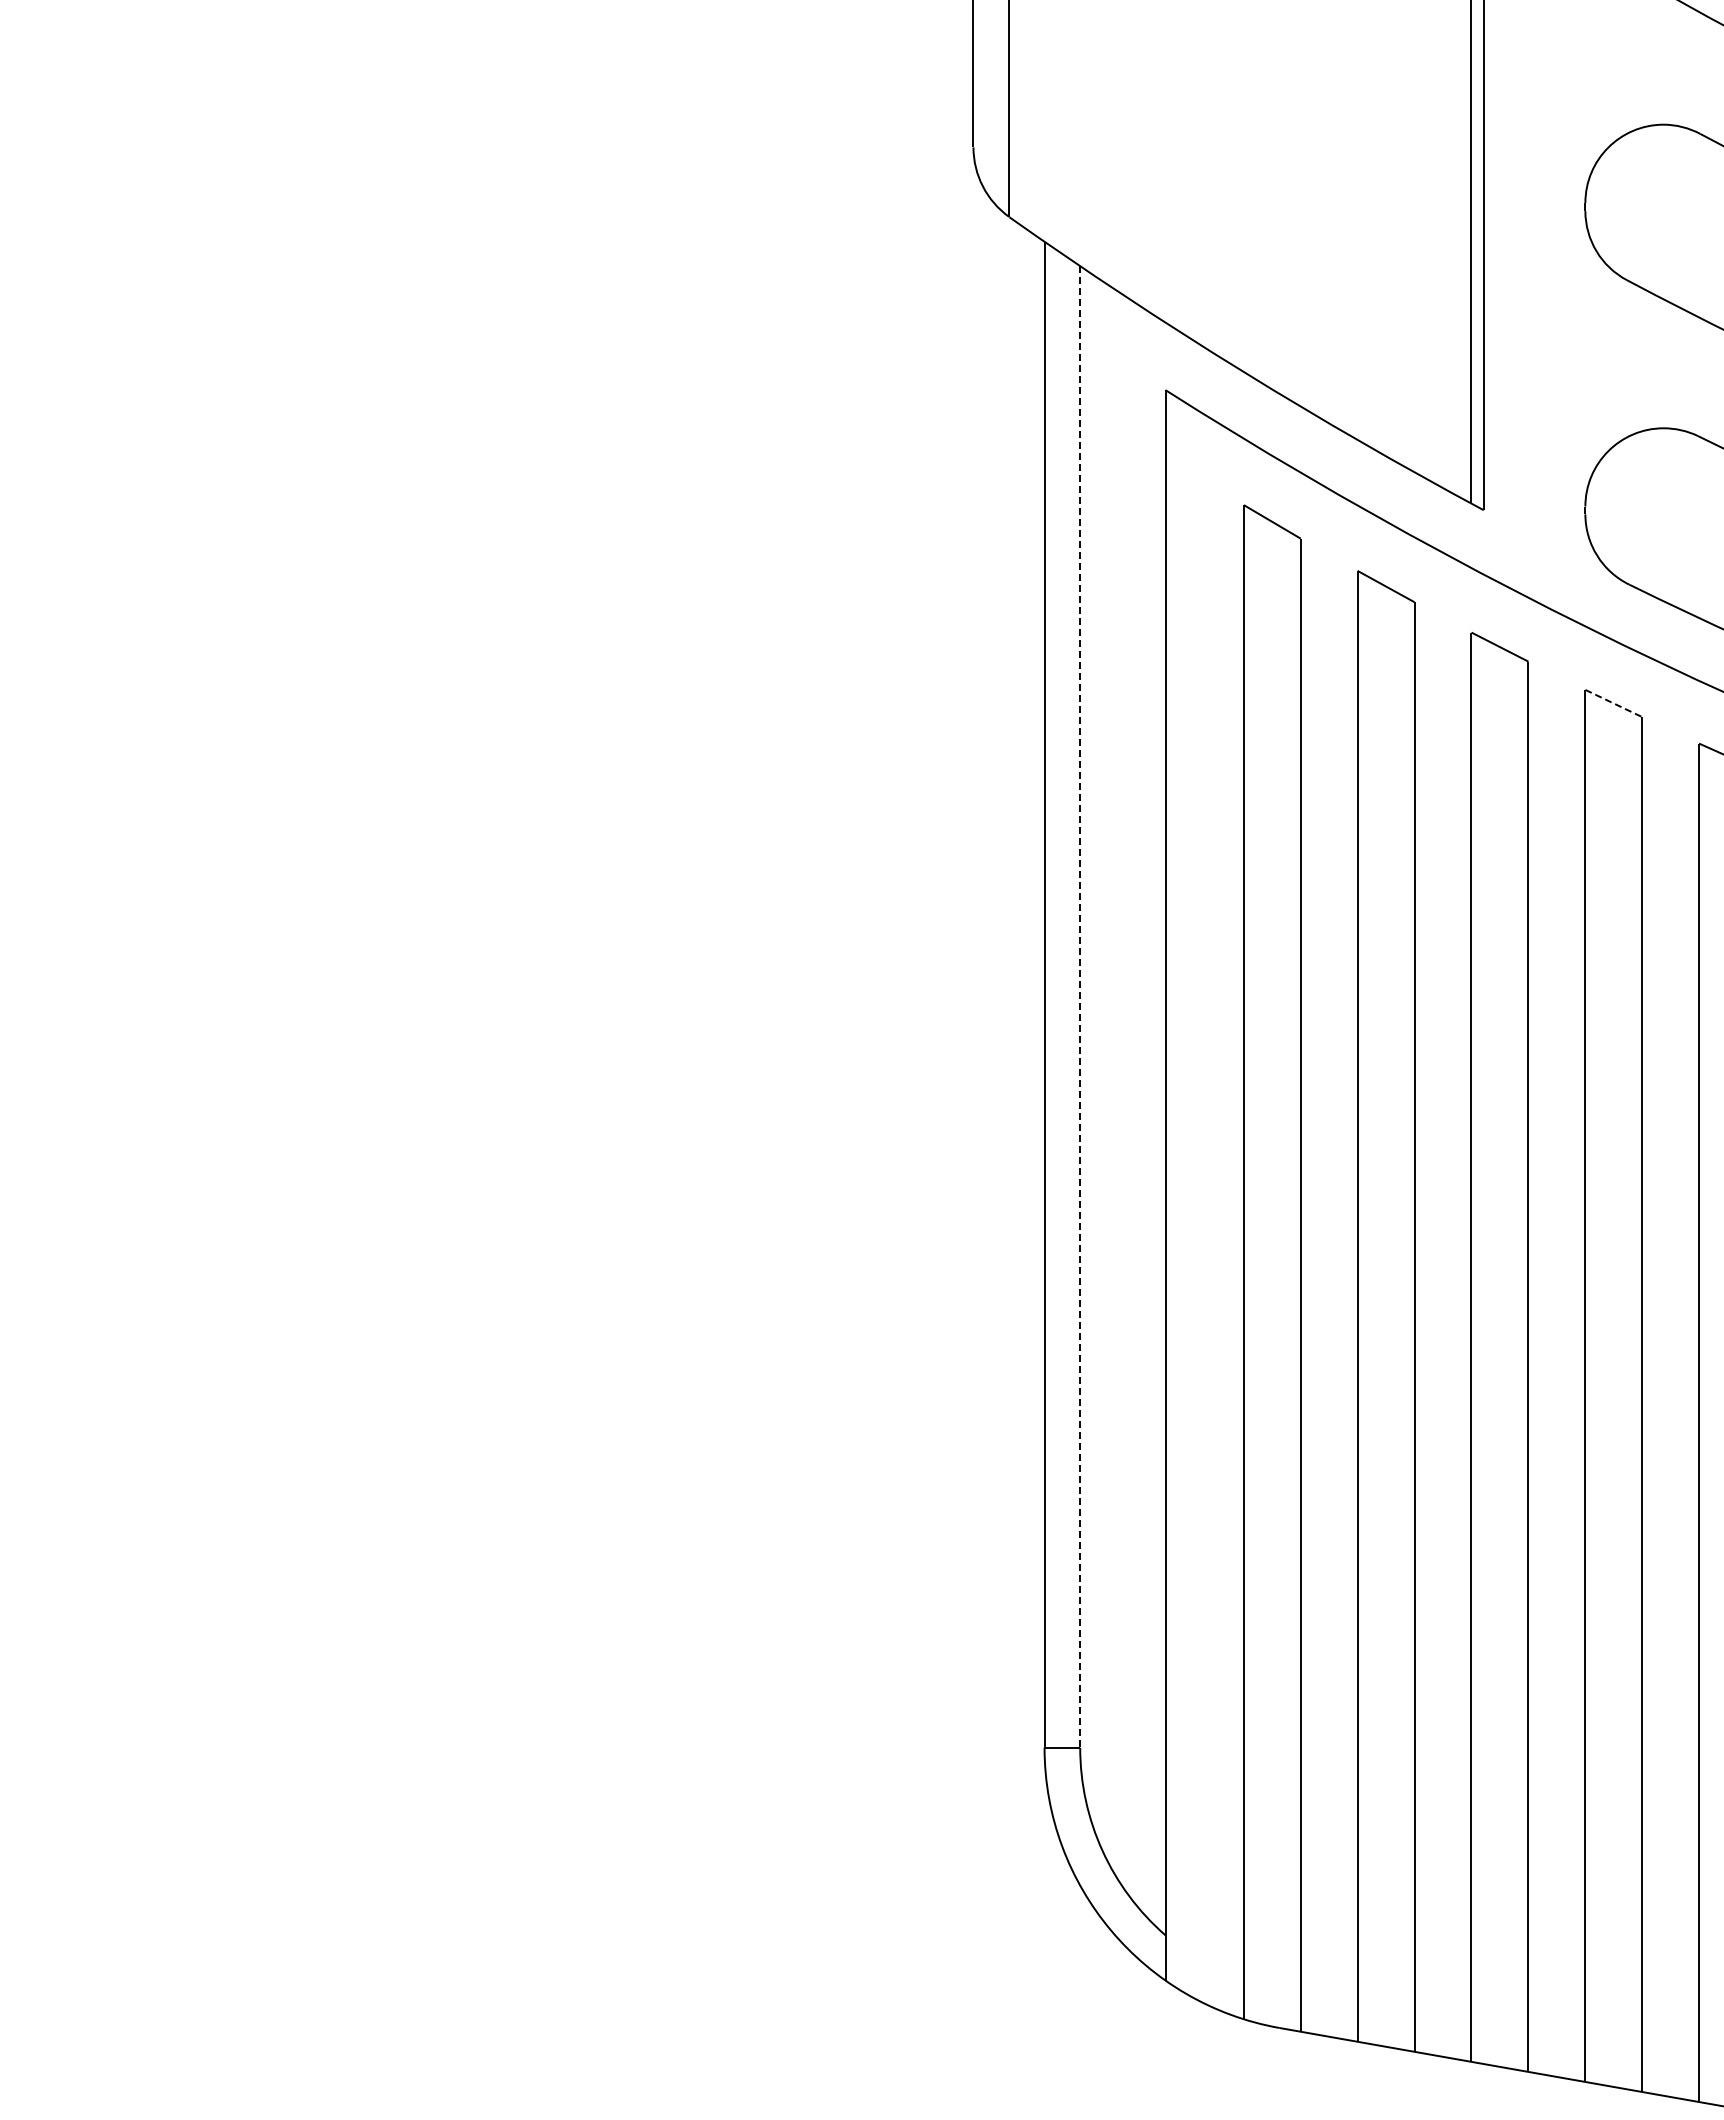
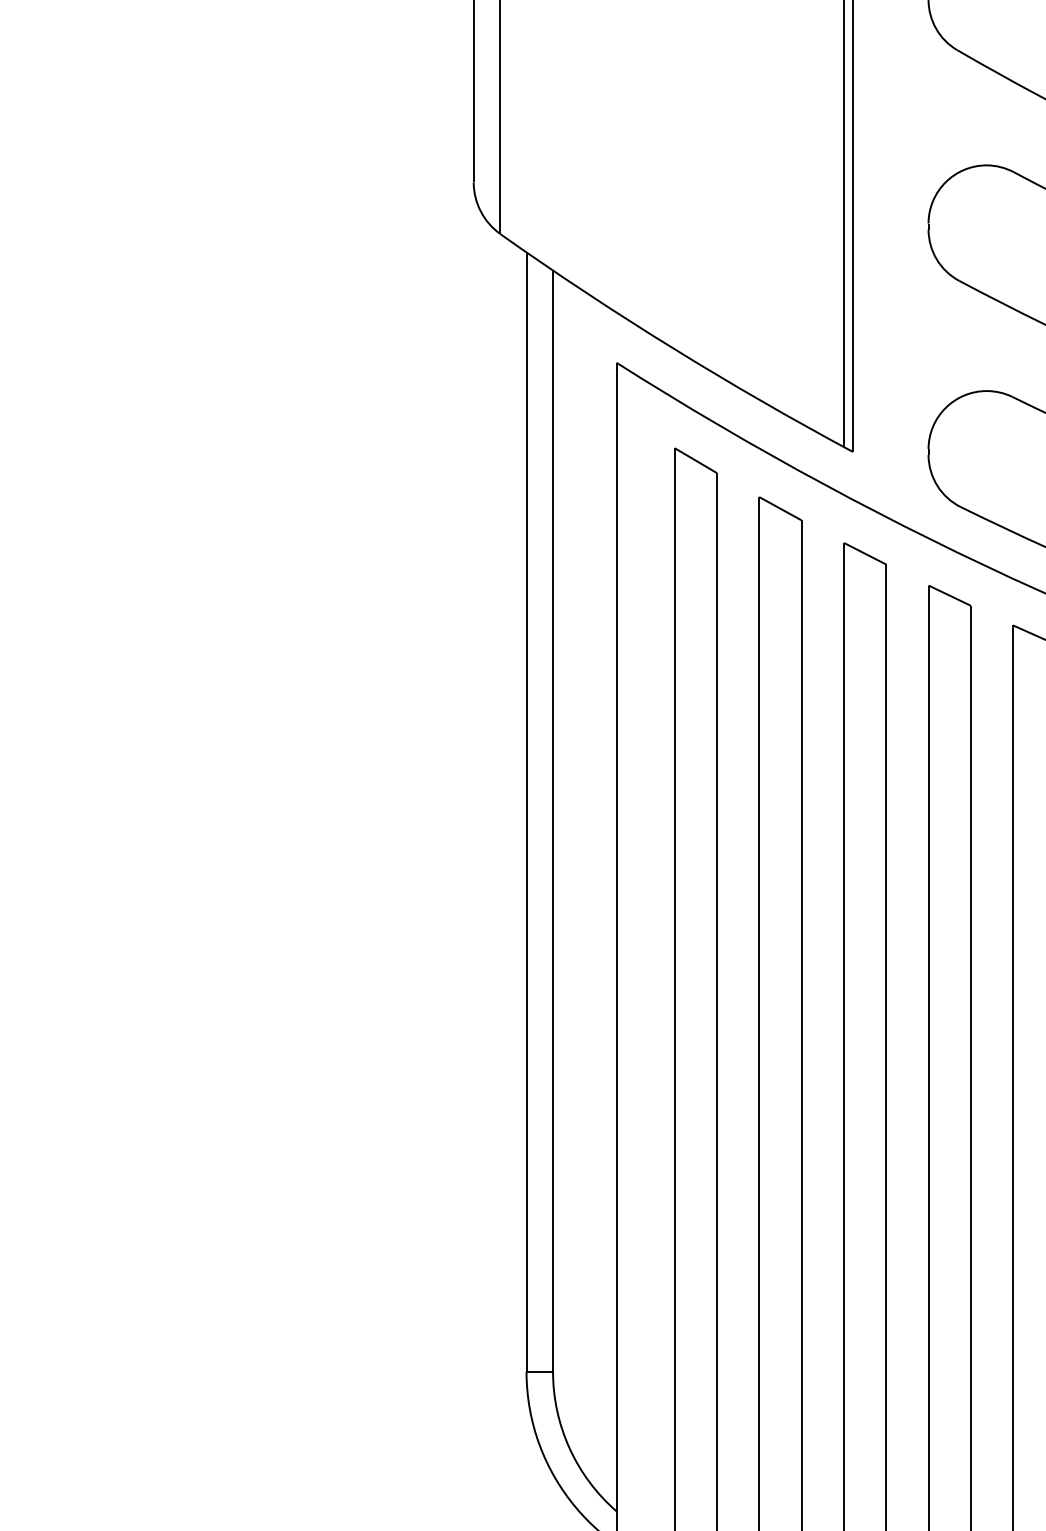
line: (1613, 703) -> (949, 595), dashed -> solid
line: (1080, 1007) -> (553, 821), dashed -> solid

